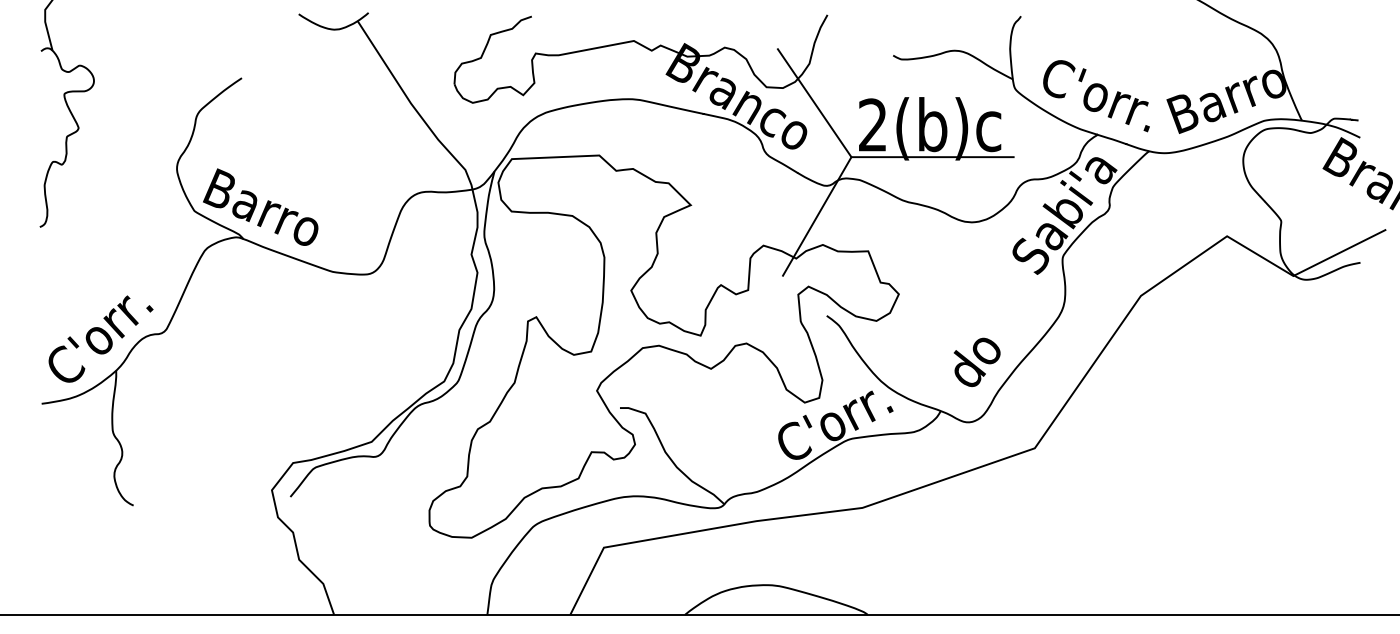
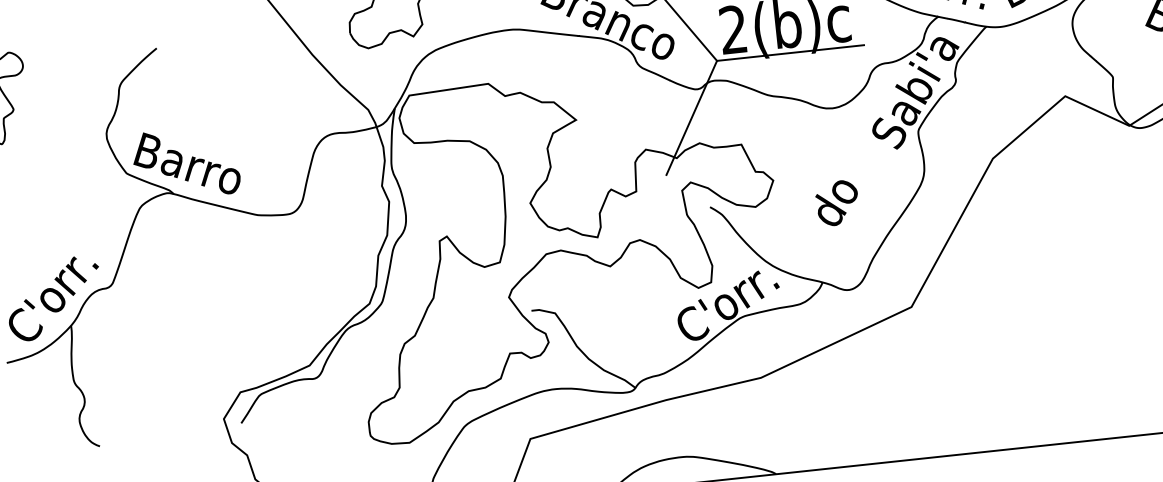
text: (976, 361) -> (836, 202), moved

